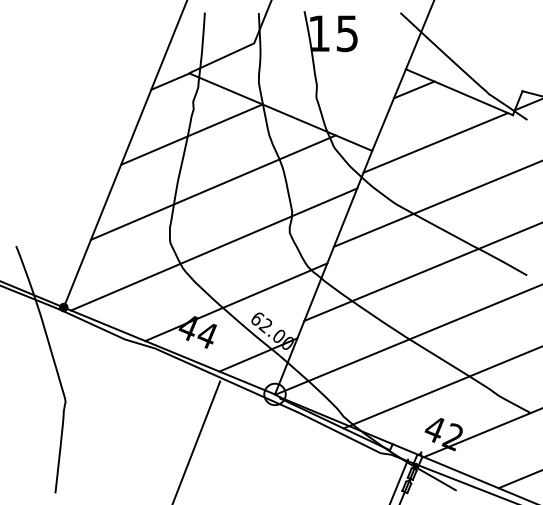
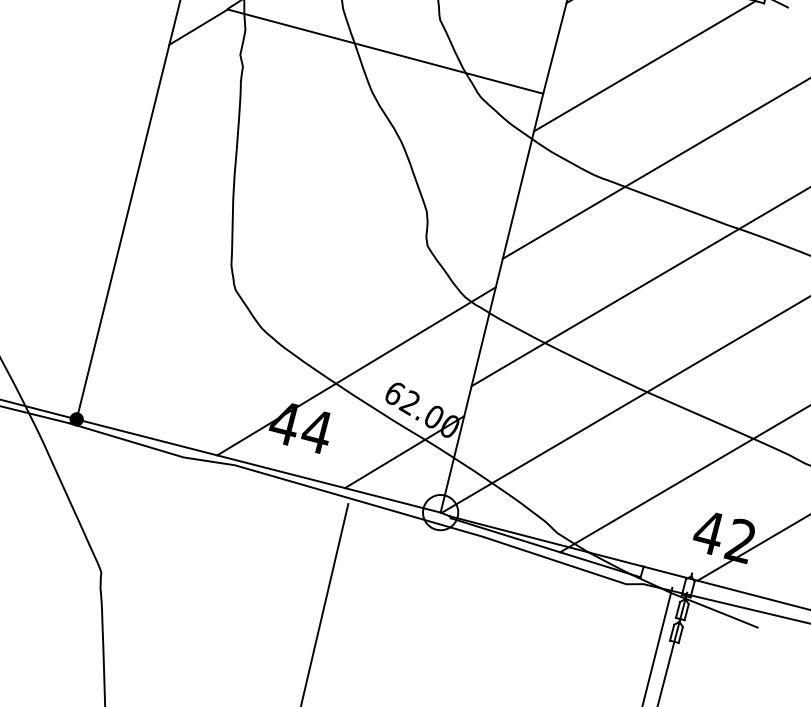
line: (191, 134) -> (245, 108), removed
line: (212, 187) -> (291, 189), removed
line: (214, 249) -> (308, 290), removed

